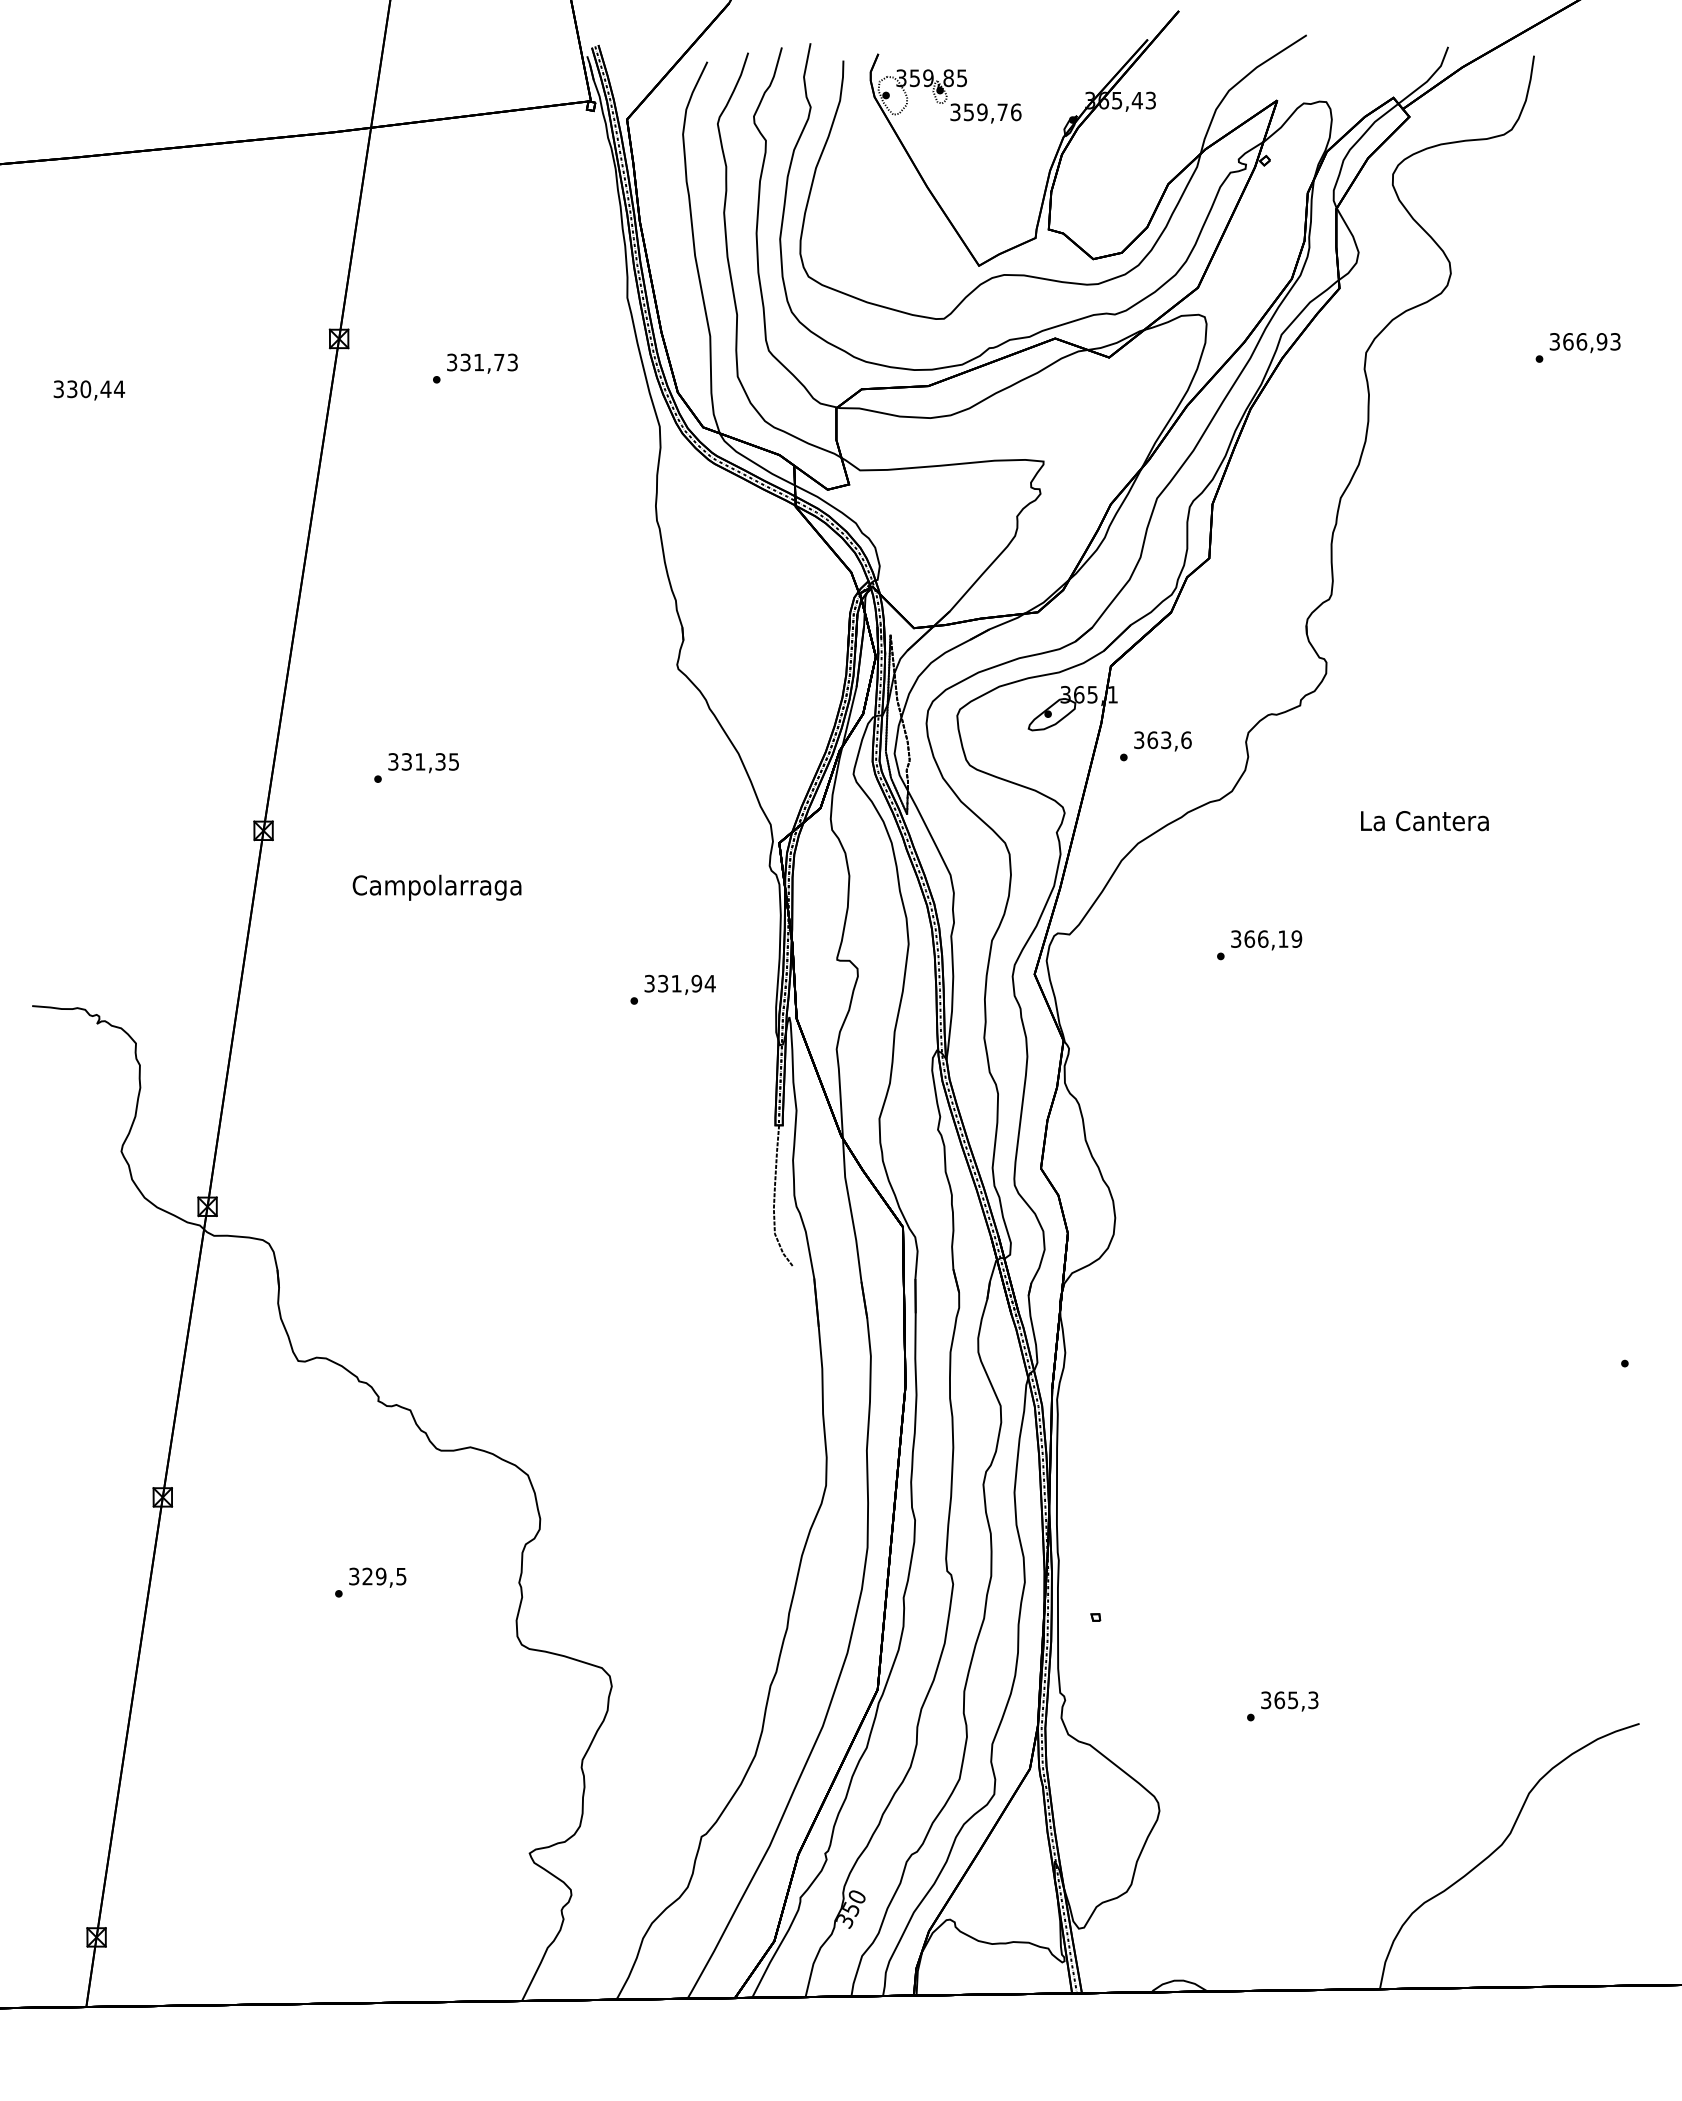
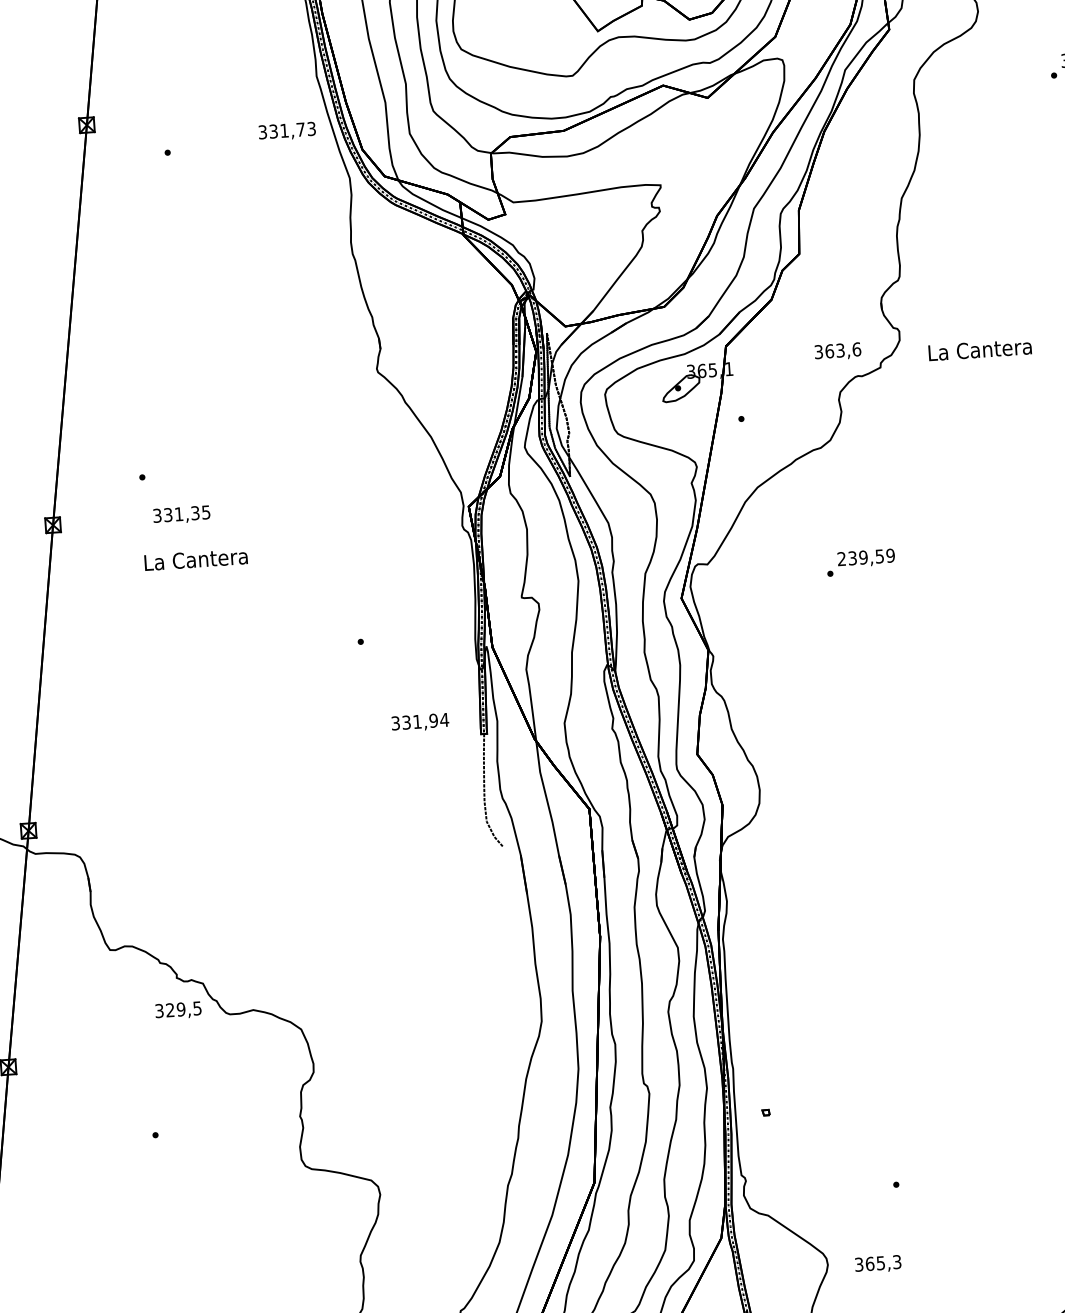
text: (482, 363) -> (287, 131), moved
text: (1162, 741) -> (837, 351), moved
text: (423, 763) -> (181, 515), moved
text: (1424, 821) -> (979, 350), moved
text: (436, 887) -> (195, 561), Campolarraga -> La Cantera
text: (1259, 938) -> (860, 557), 366,19 -> 239,59
text: (679, 984) -> (419, 722), moved
text: (377, 1577) -> (178, 1010), moved
text: (1289, 1701) -> (878, 1264), moved

